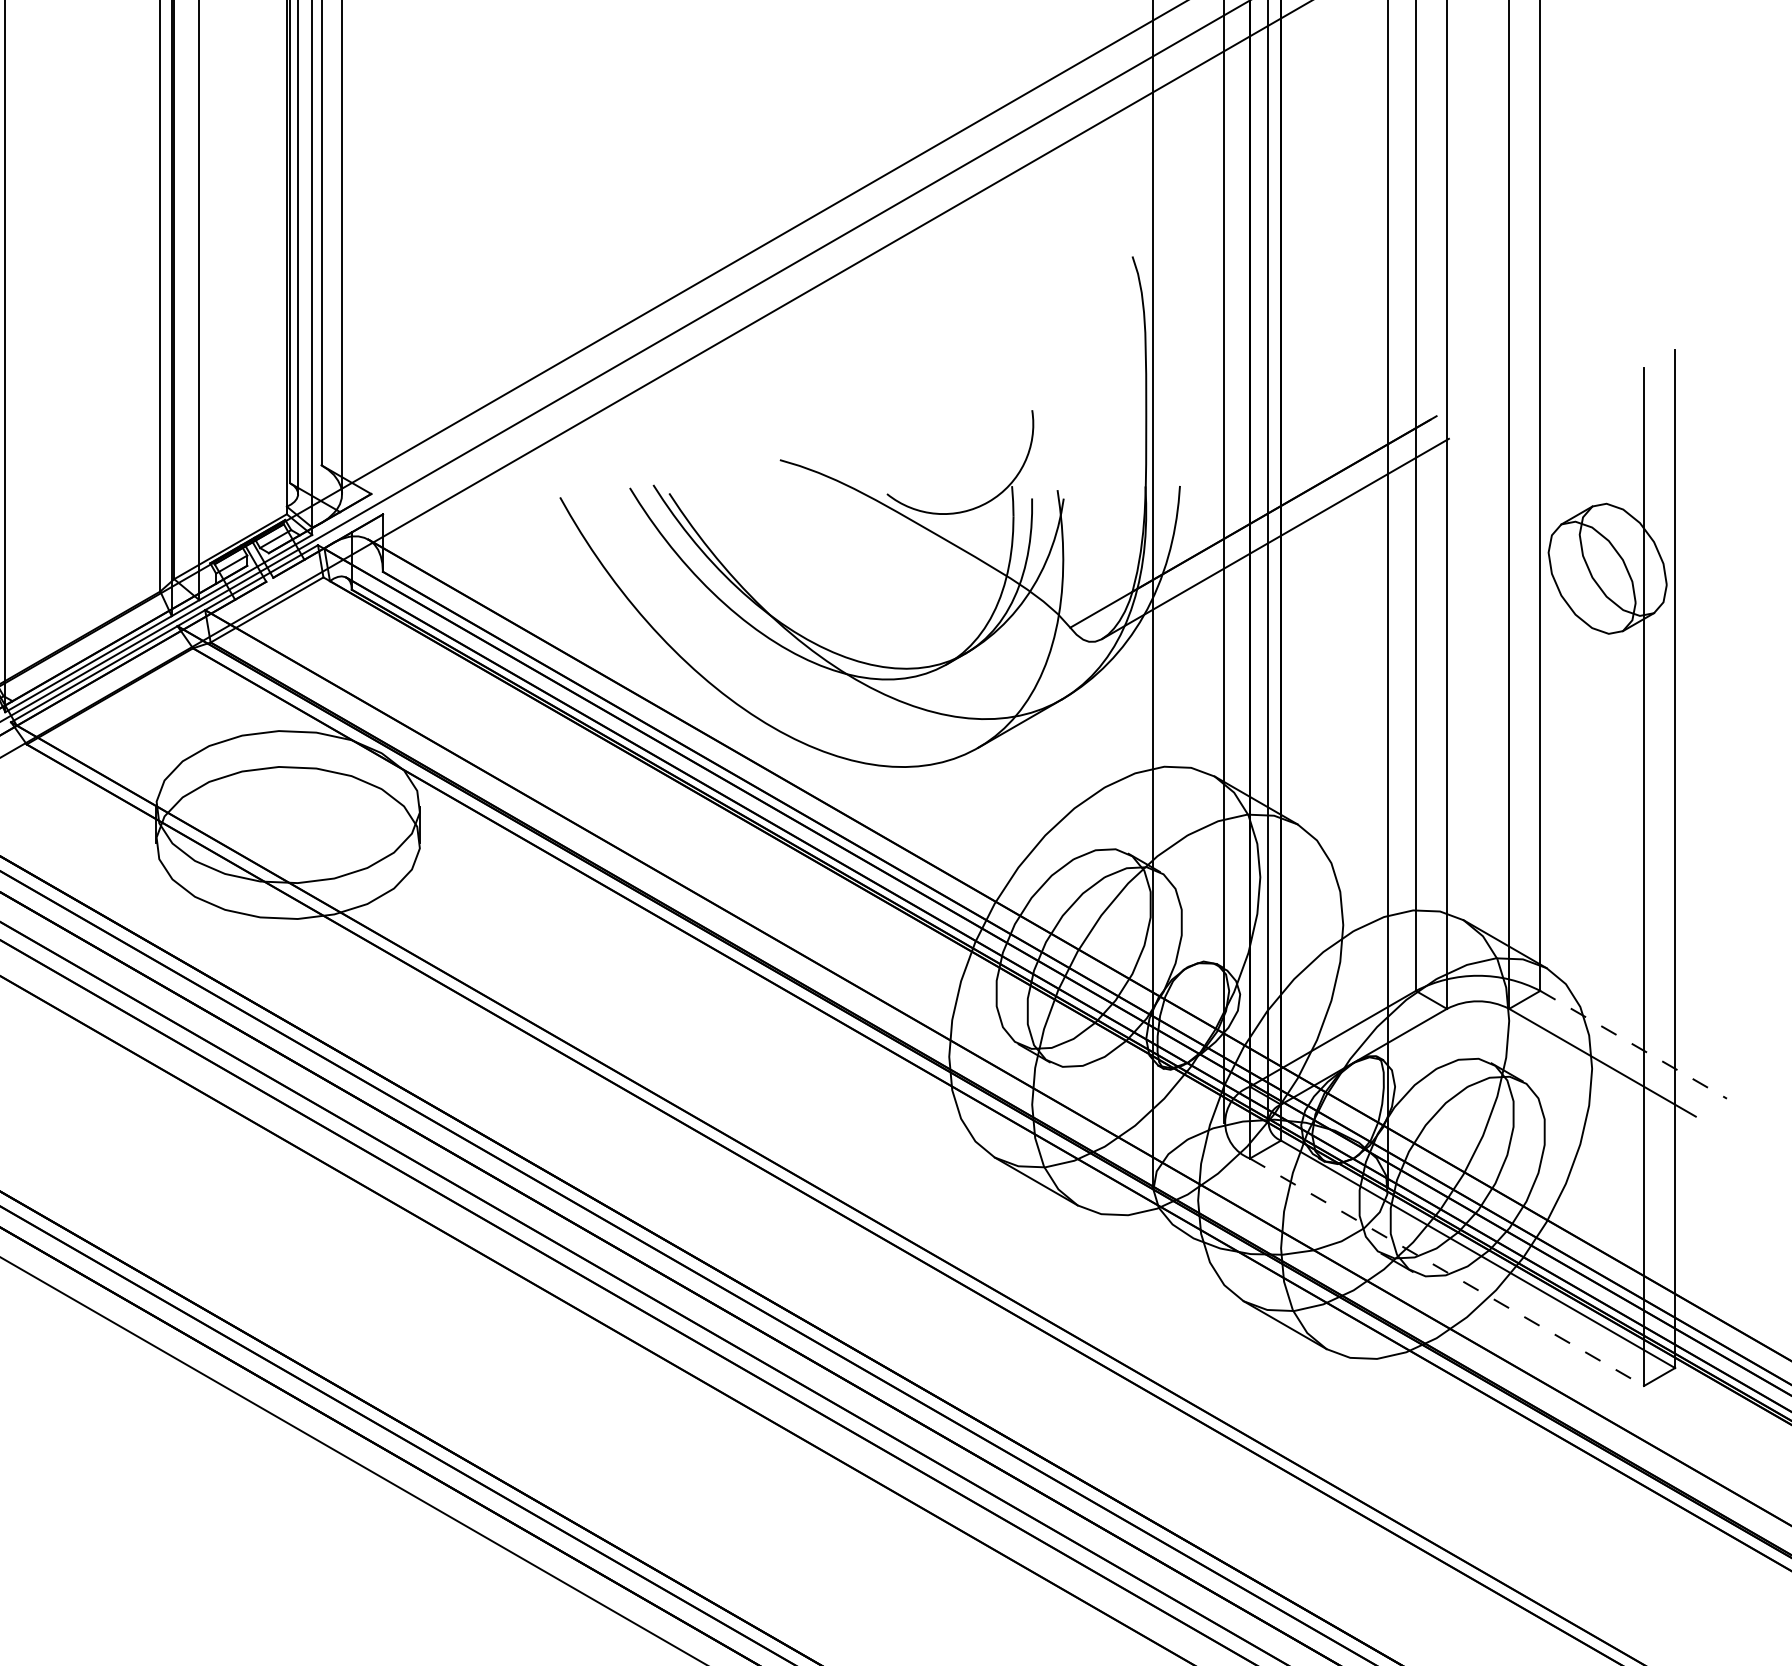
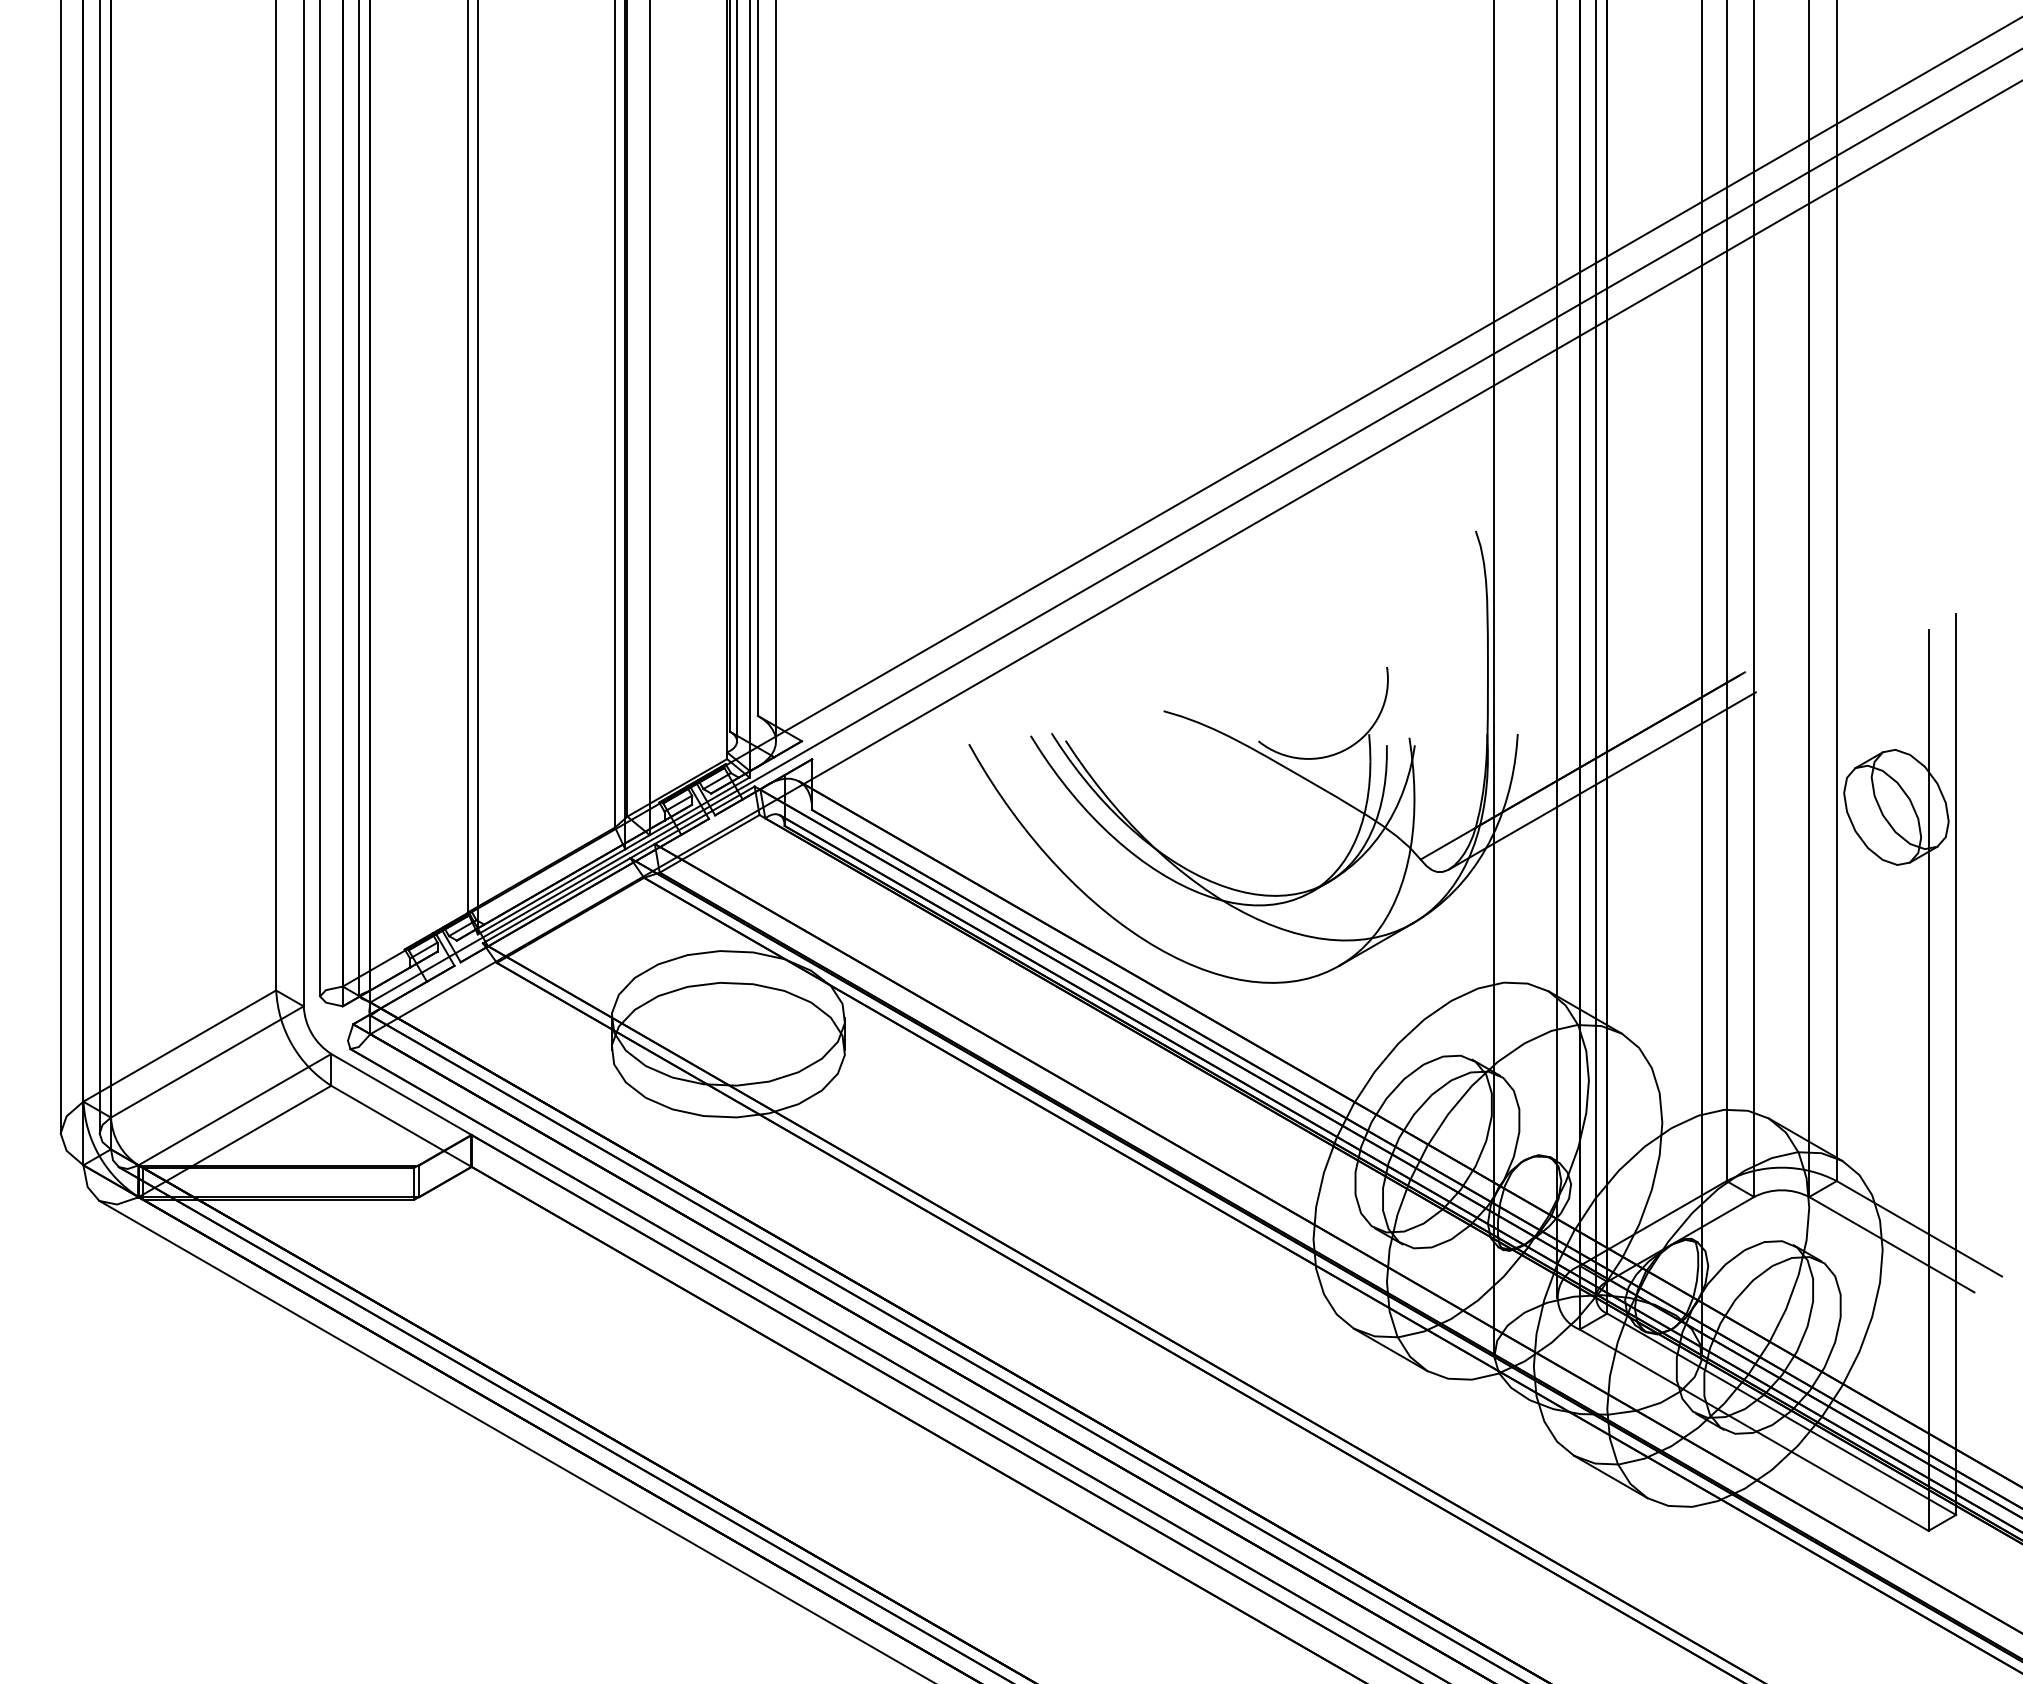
line: (1633, 1045) -> (1919, 1229), dashed -> solid
line: (1447, 1272) -> (1754, 1430), dashed -> solid

